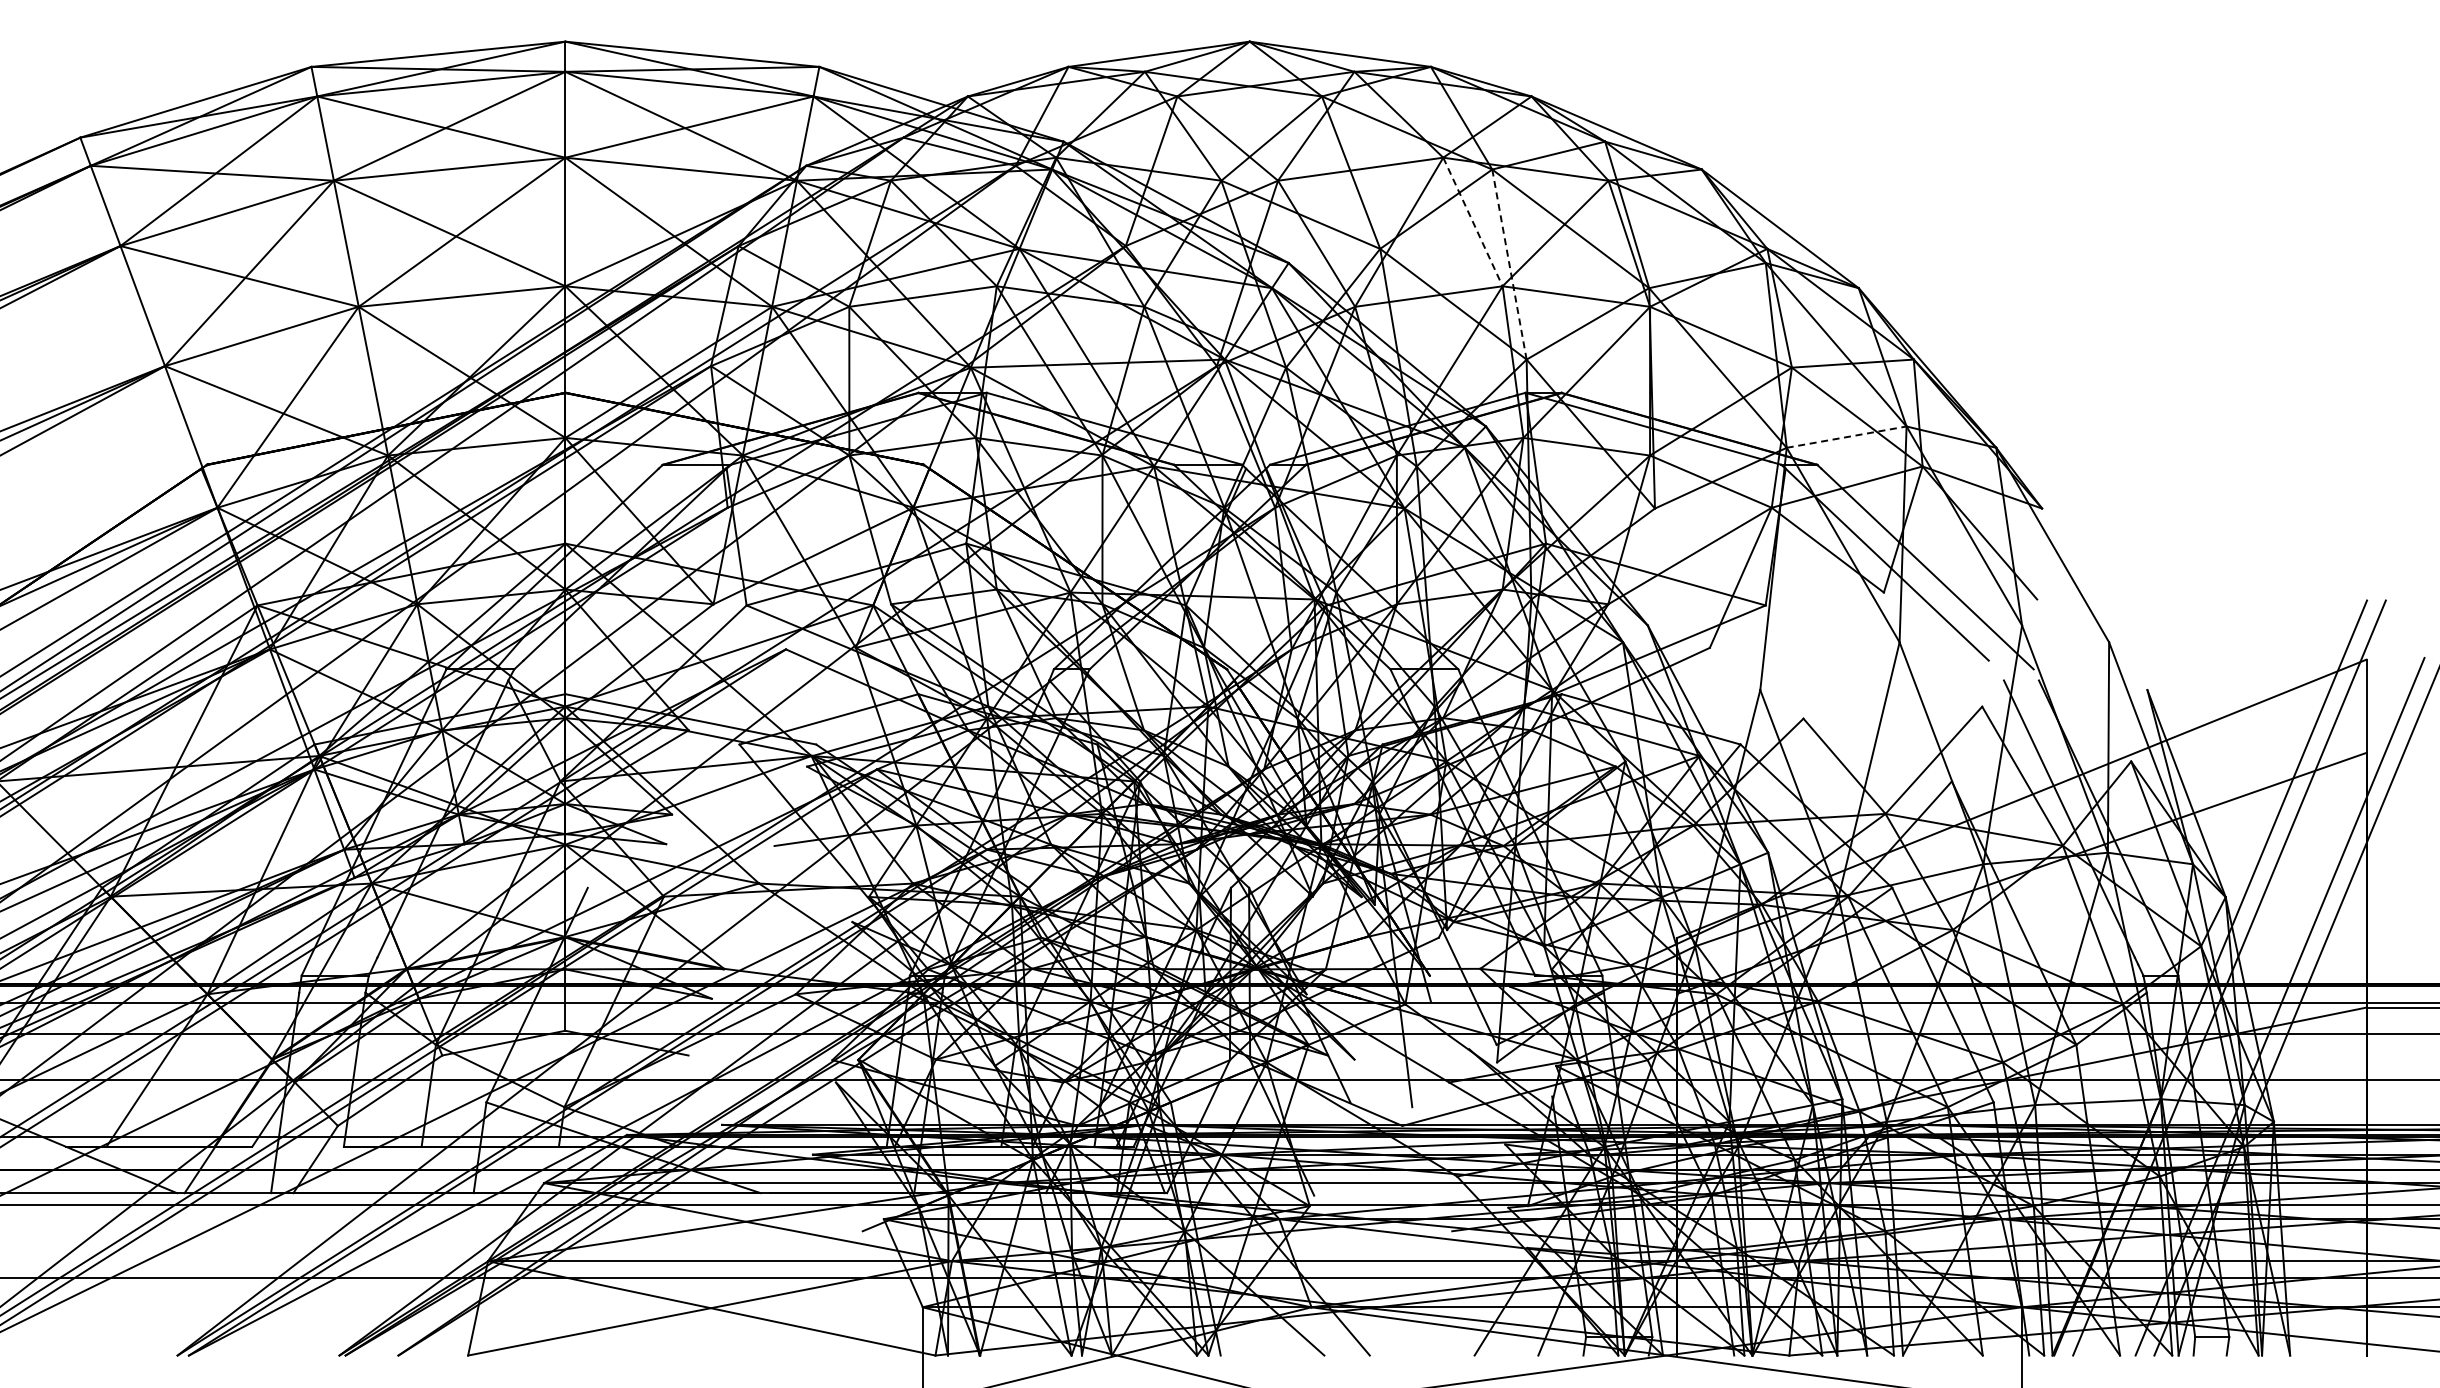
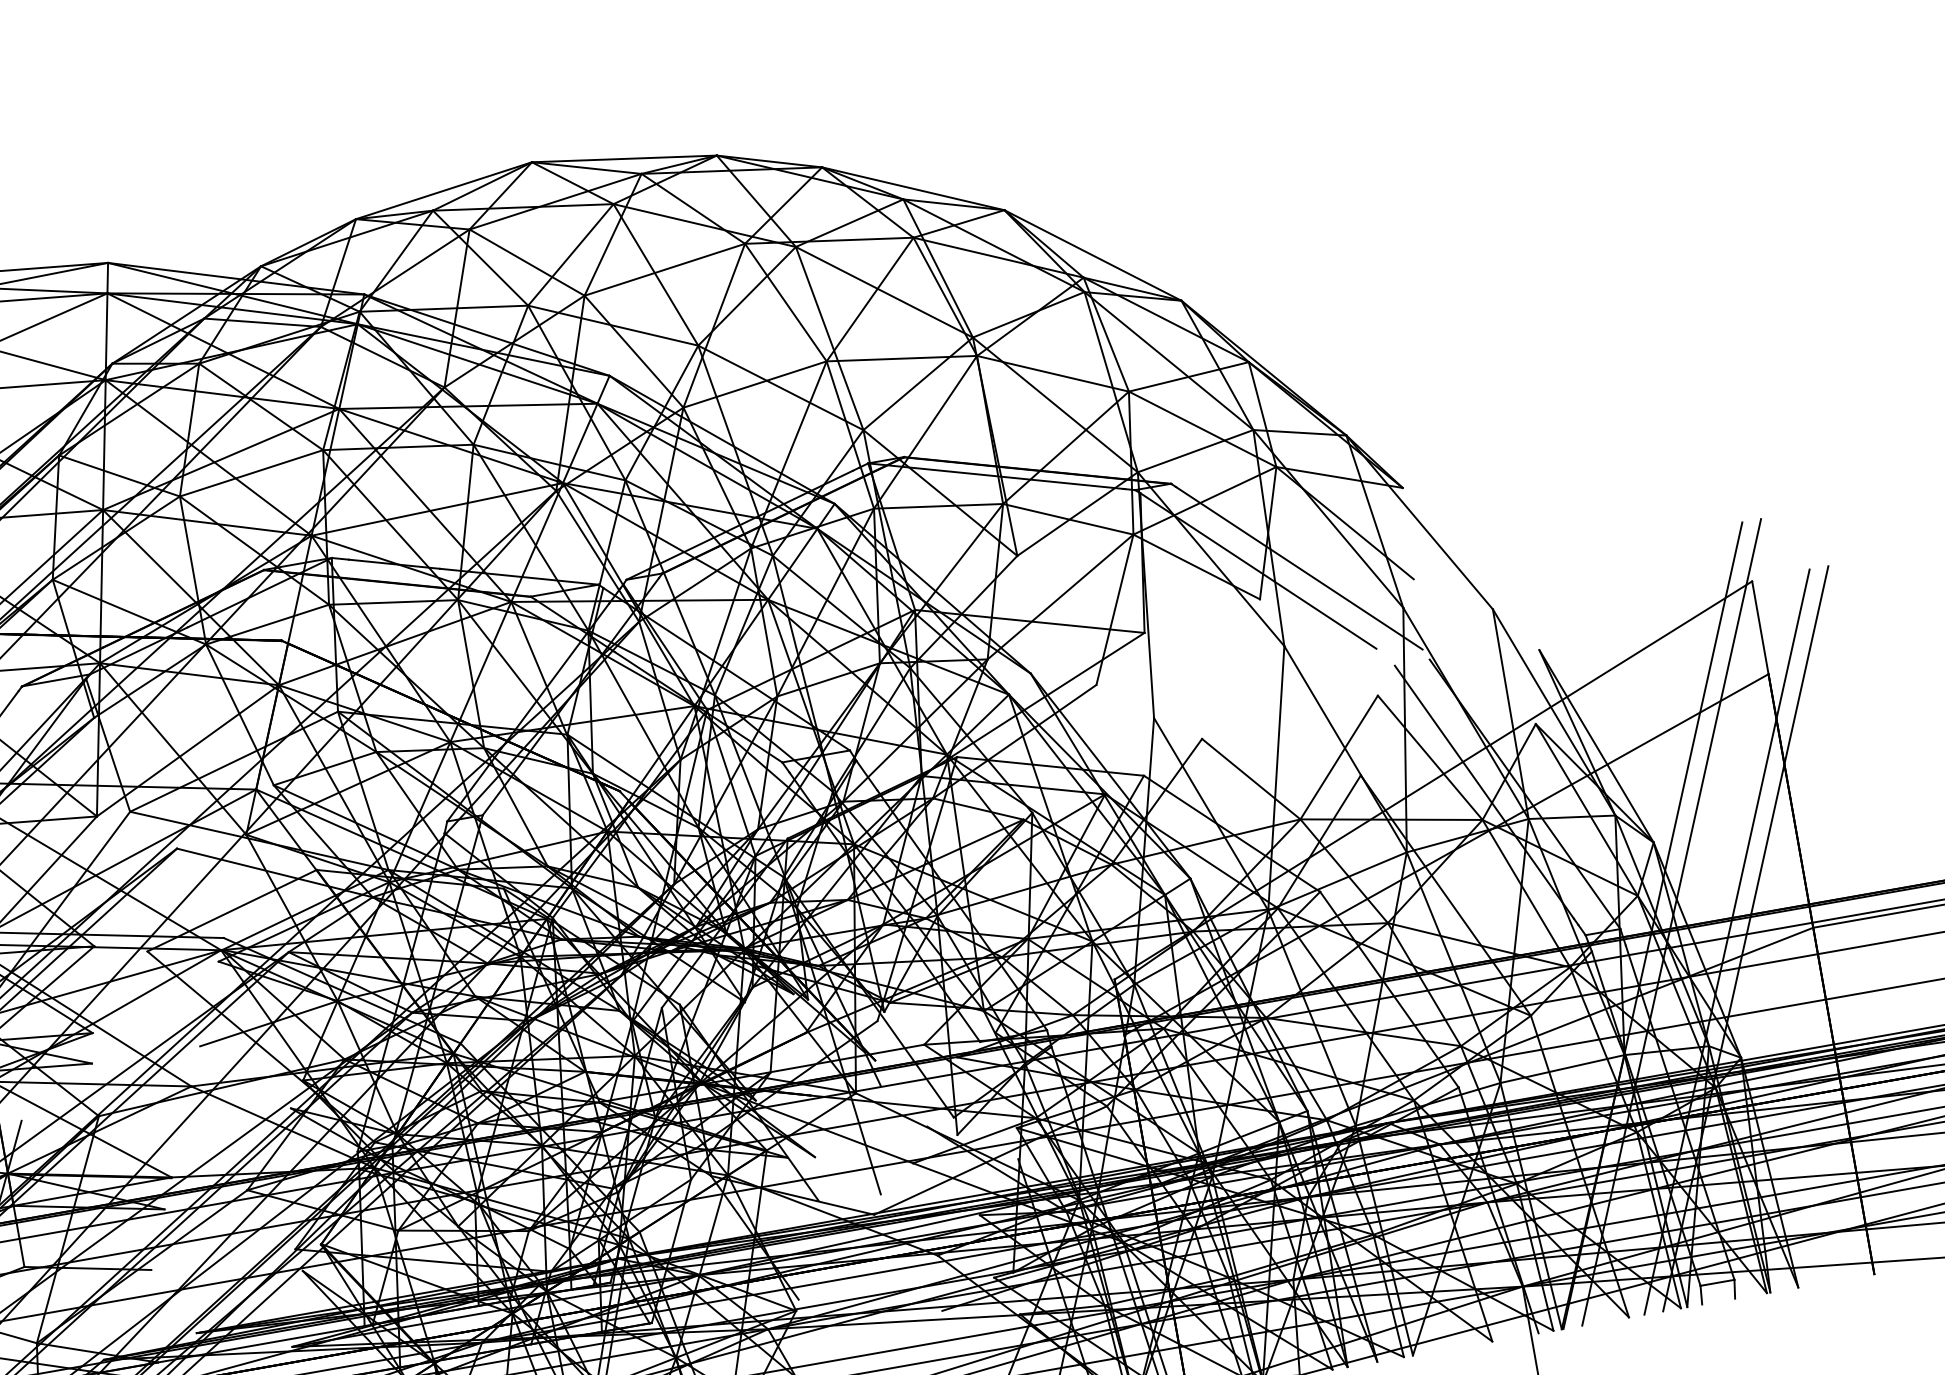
line: (1472, 222) -> (785, 303), dashed -> solid
line: (1509, 264) -> (829, 338), dashed -> solid
line: (1846, 437) -> (1195, 451), dashed -> solid

